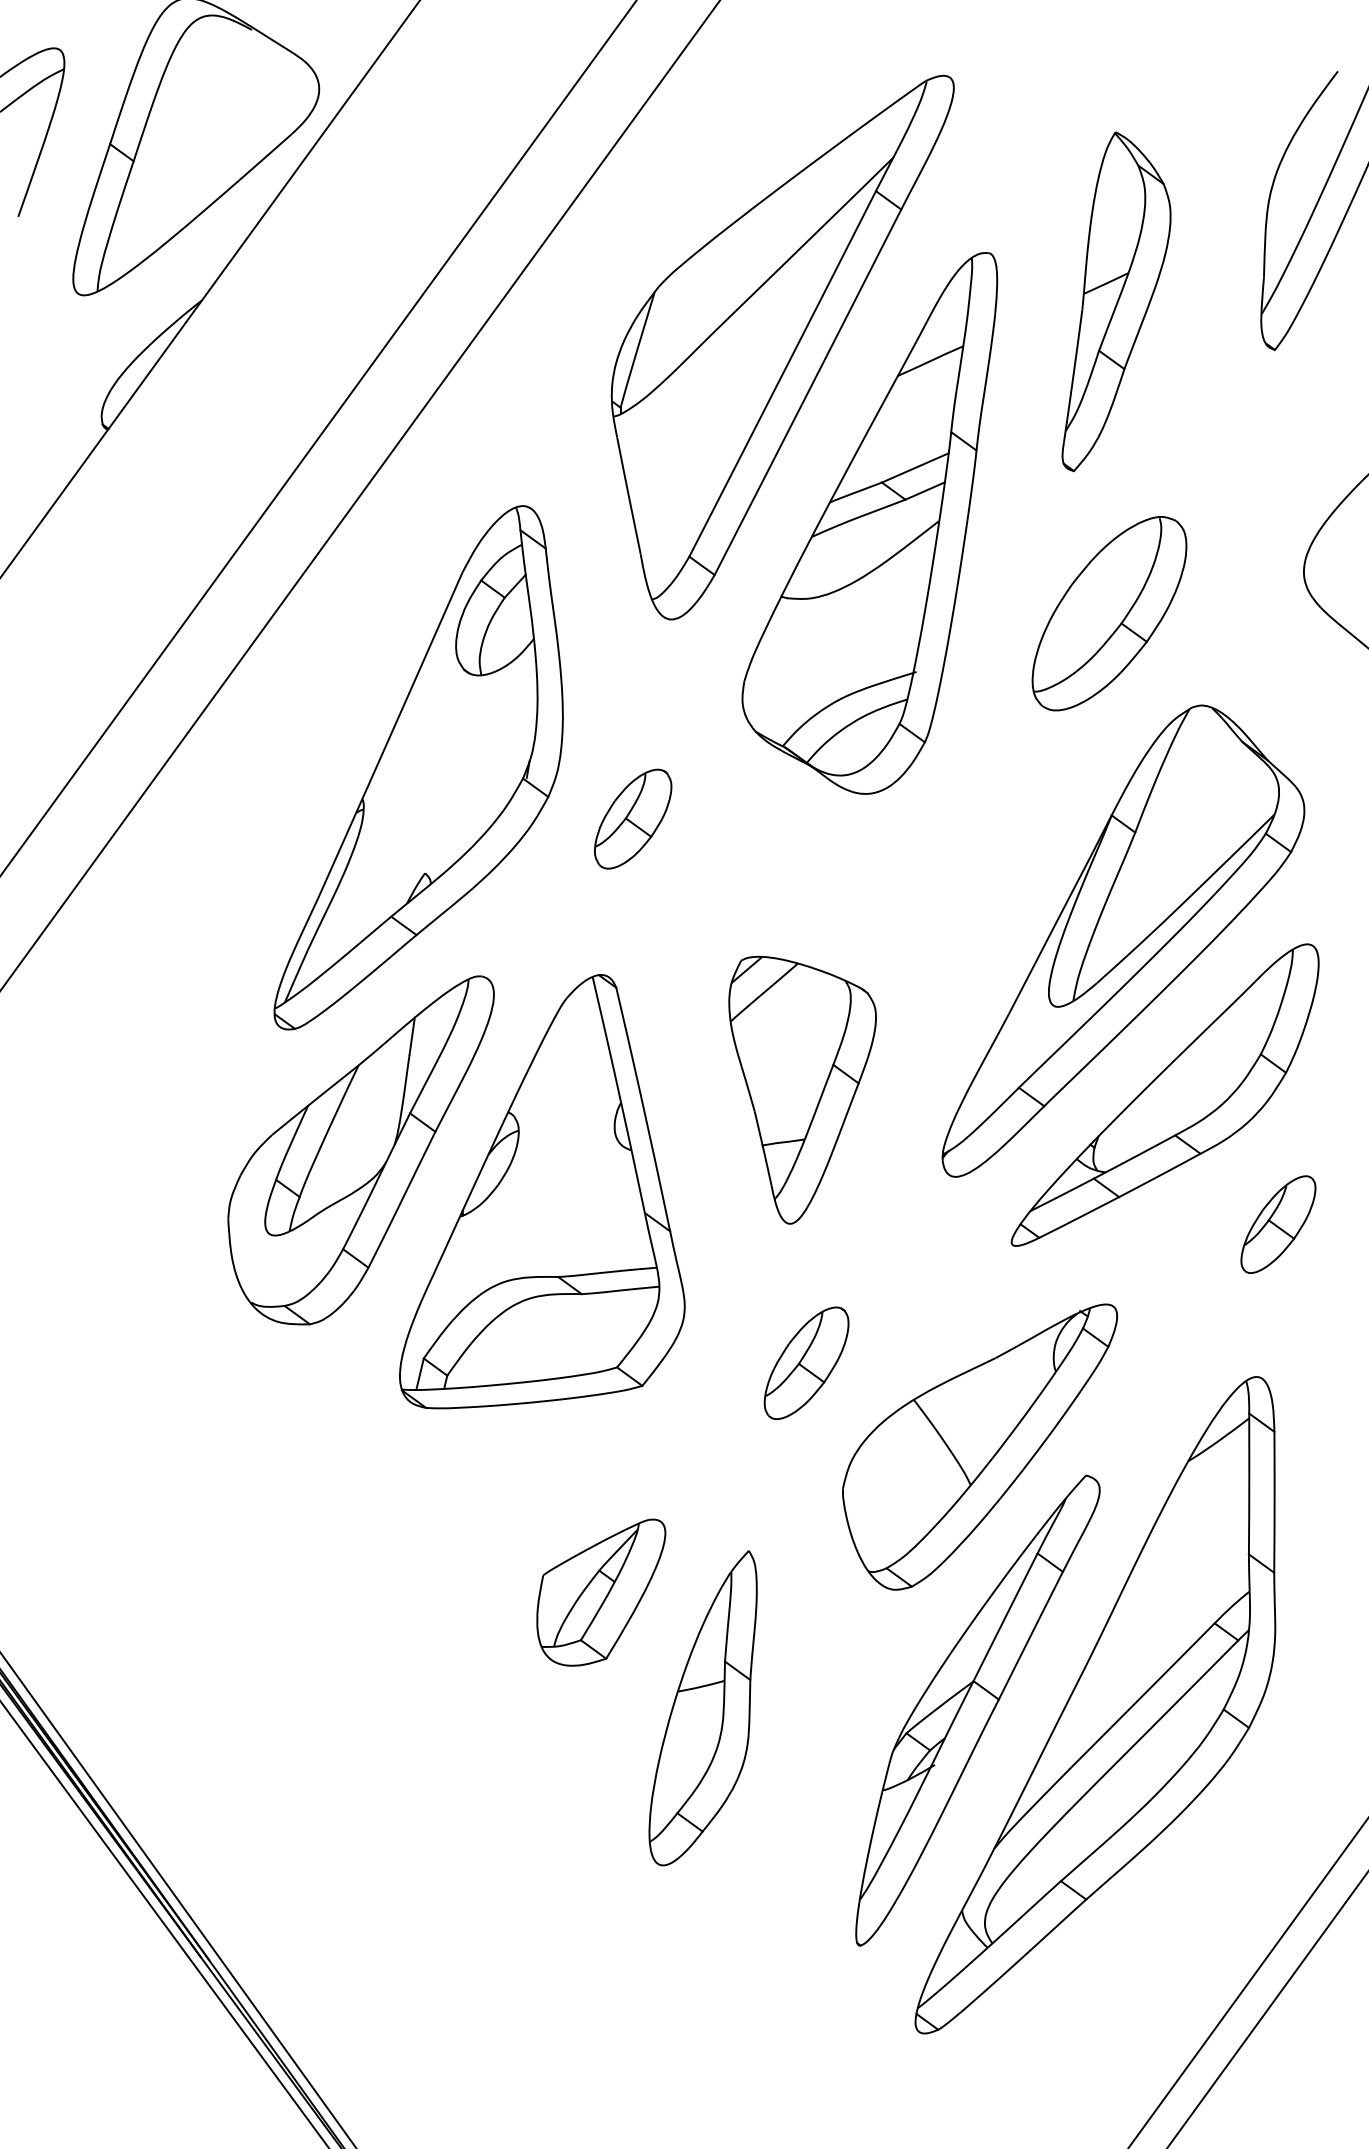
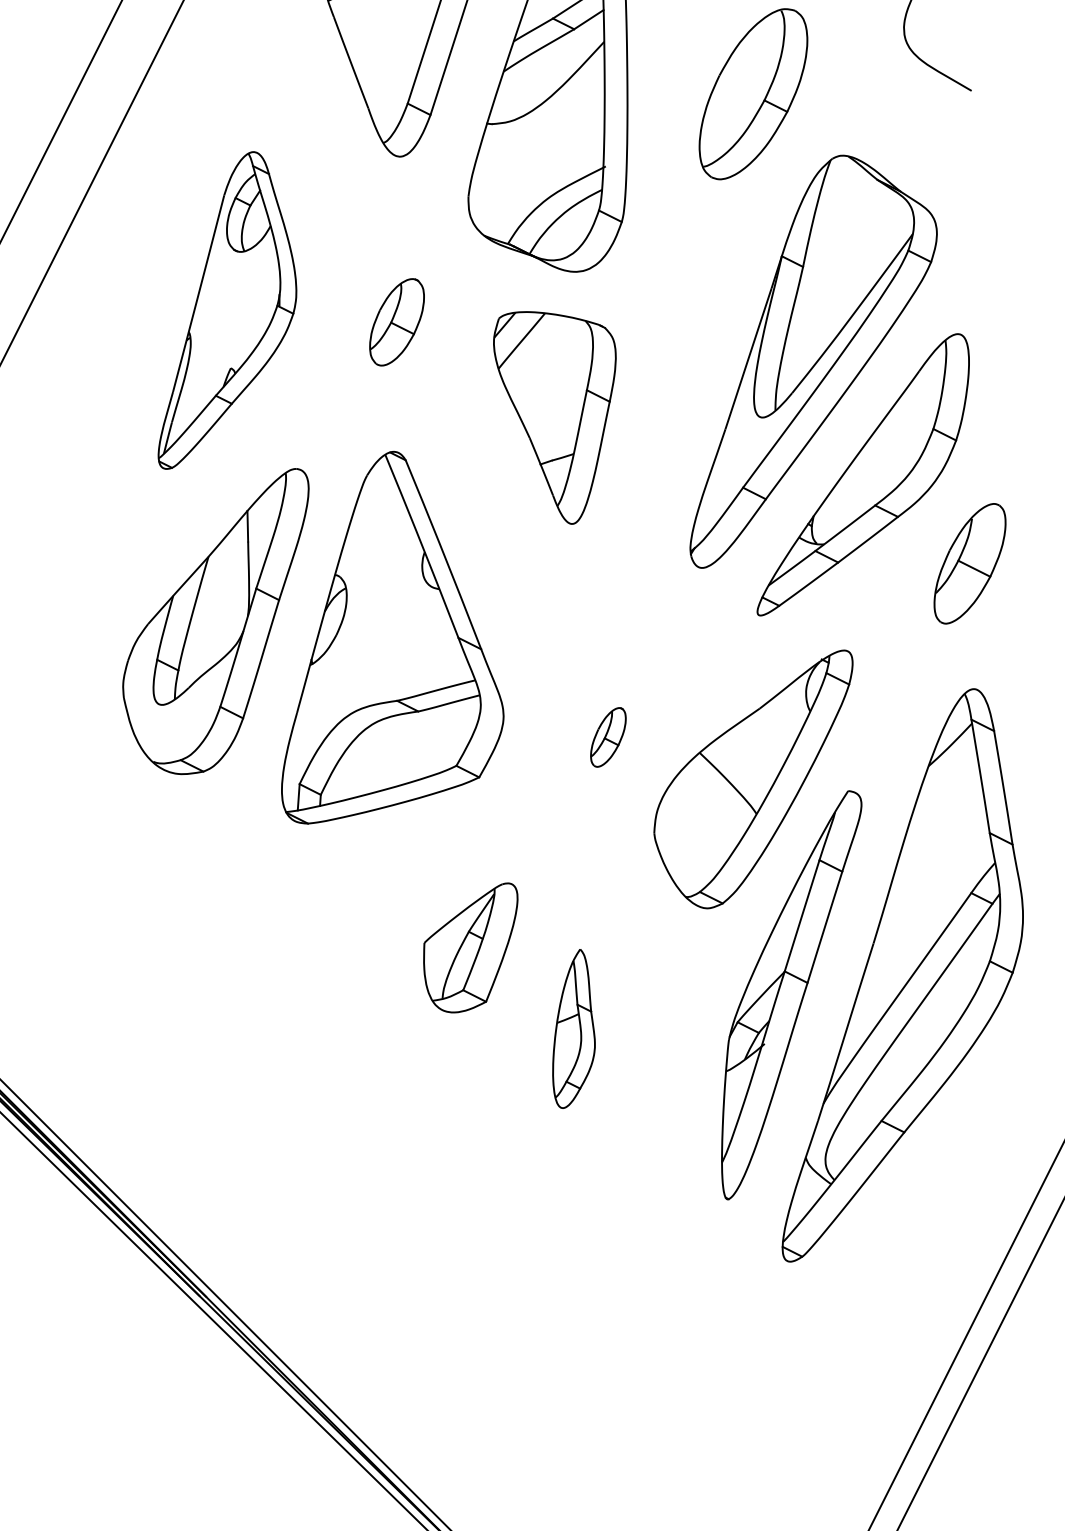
part: (418, 767) -> (217, 309), size x0.7
part: (802, 1089) -> (565, 414), moved
part: (1278, 1224) -> (970, 563), size x1.4
part: (806, 1362) -> (608, 736), size x0.6
part: (702, 1708) -> (570, 1029), size x0.6

